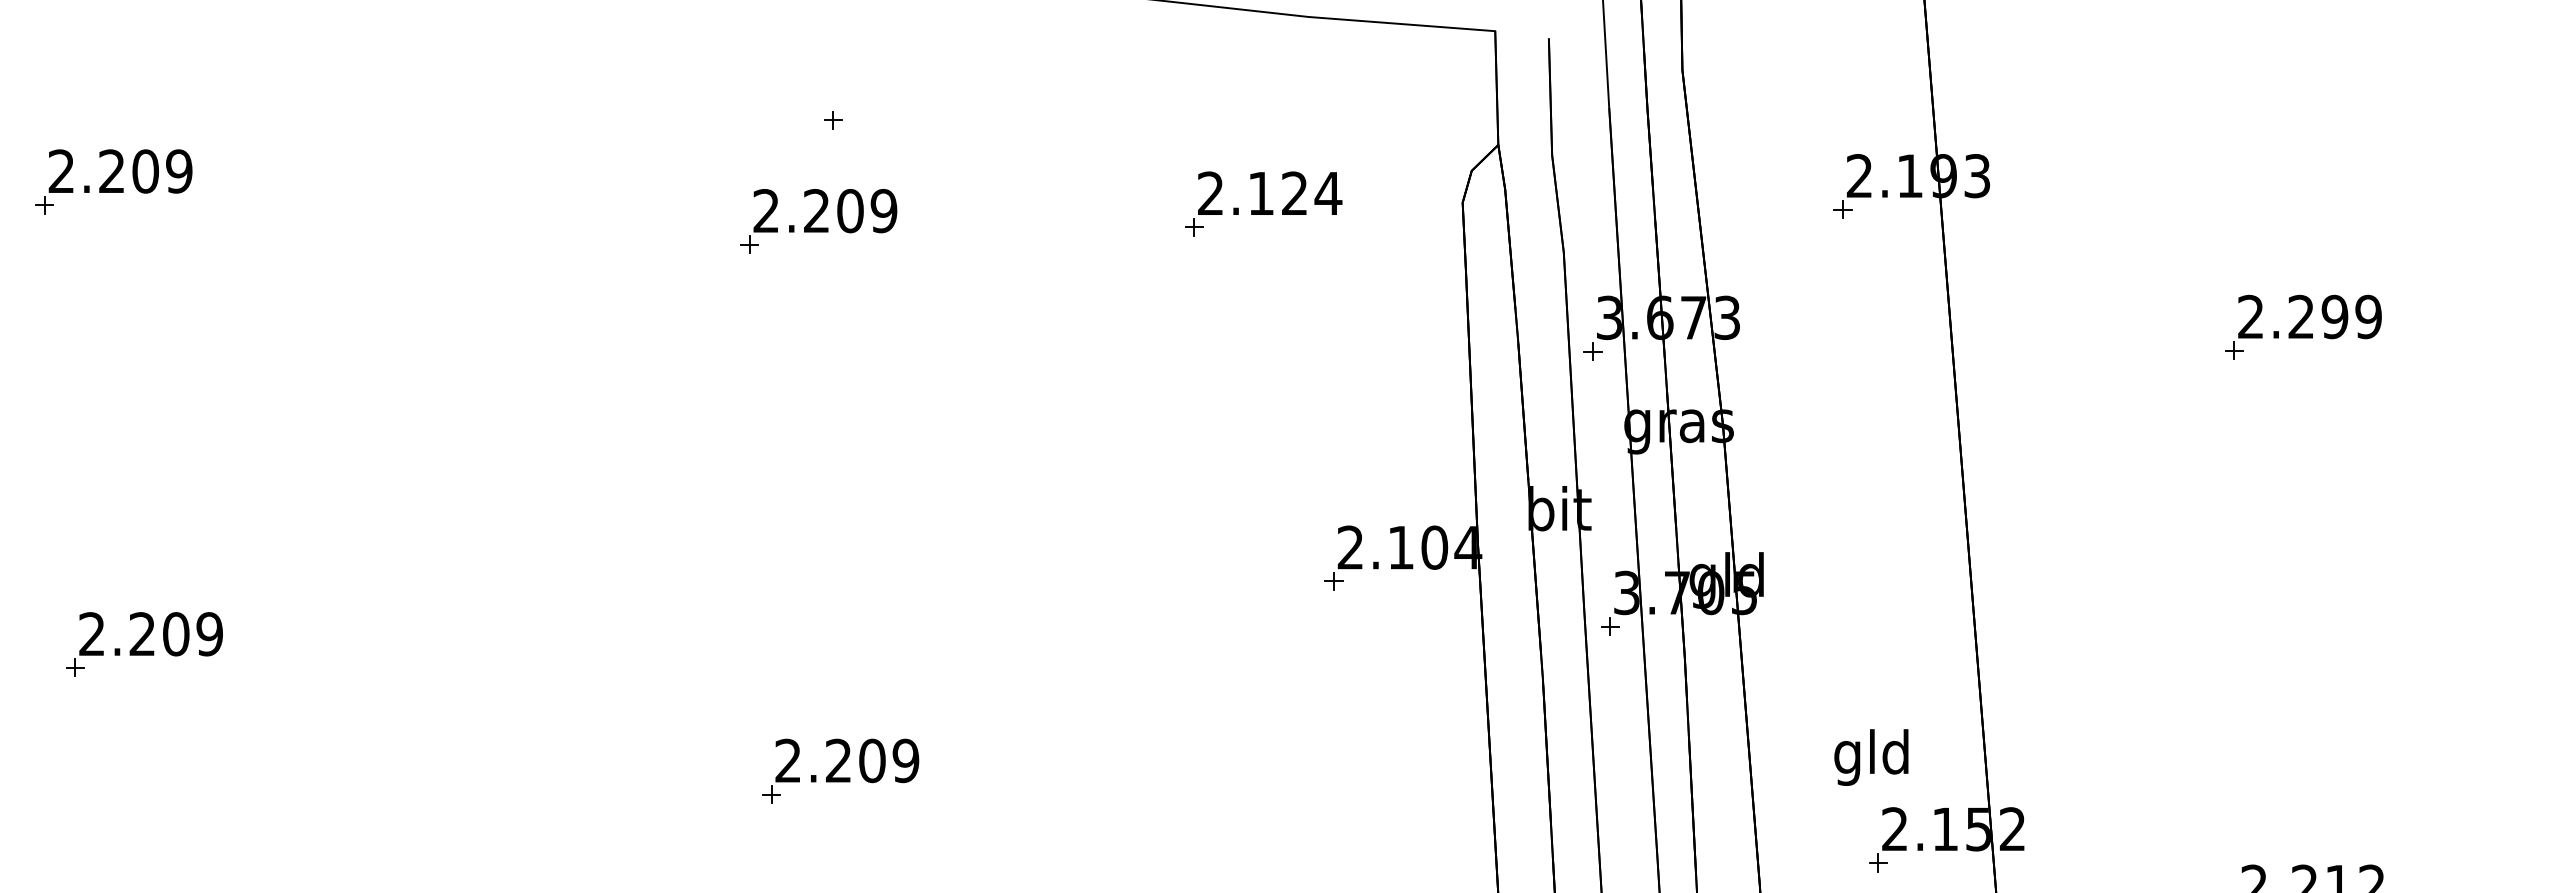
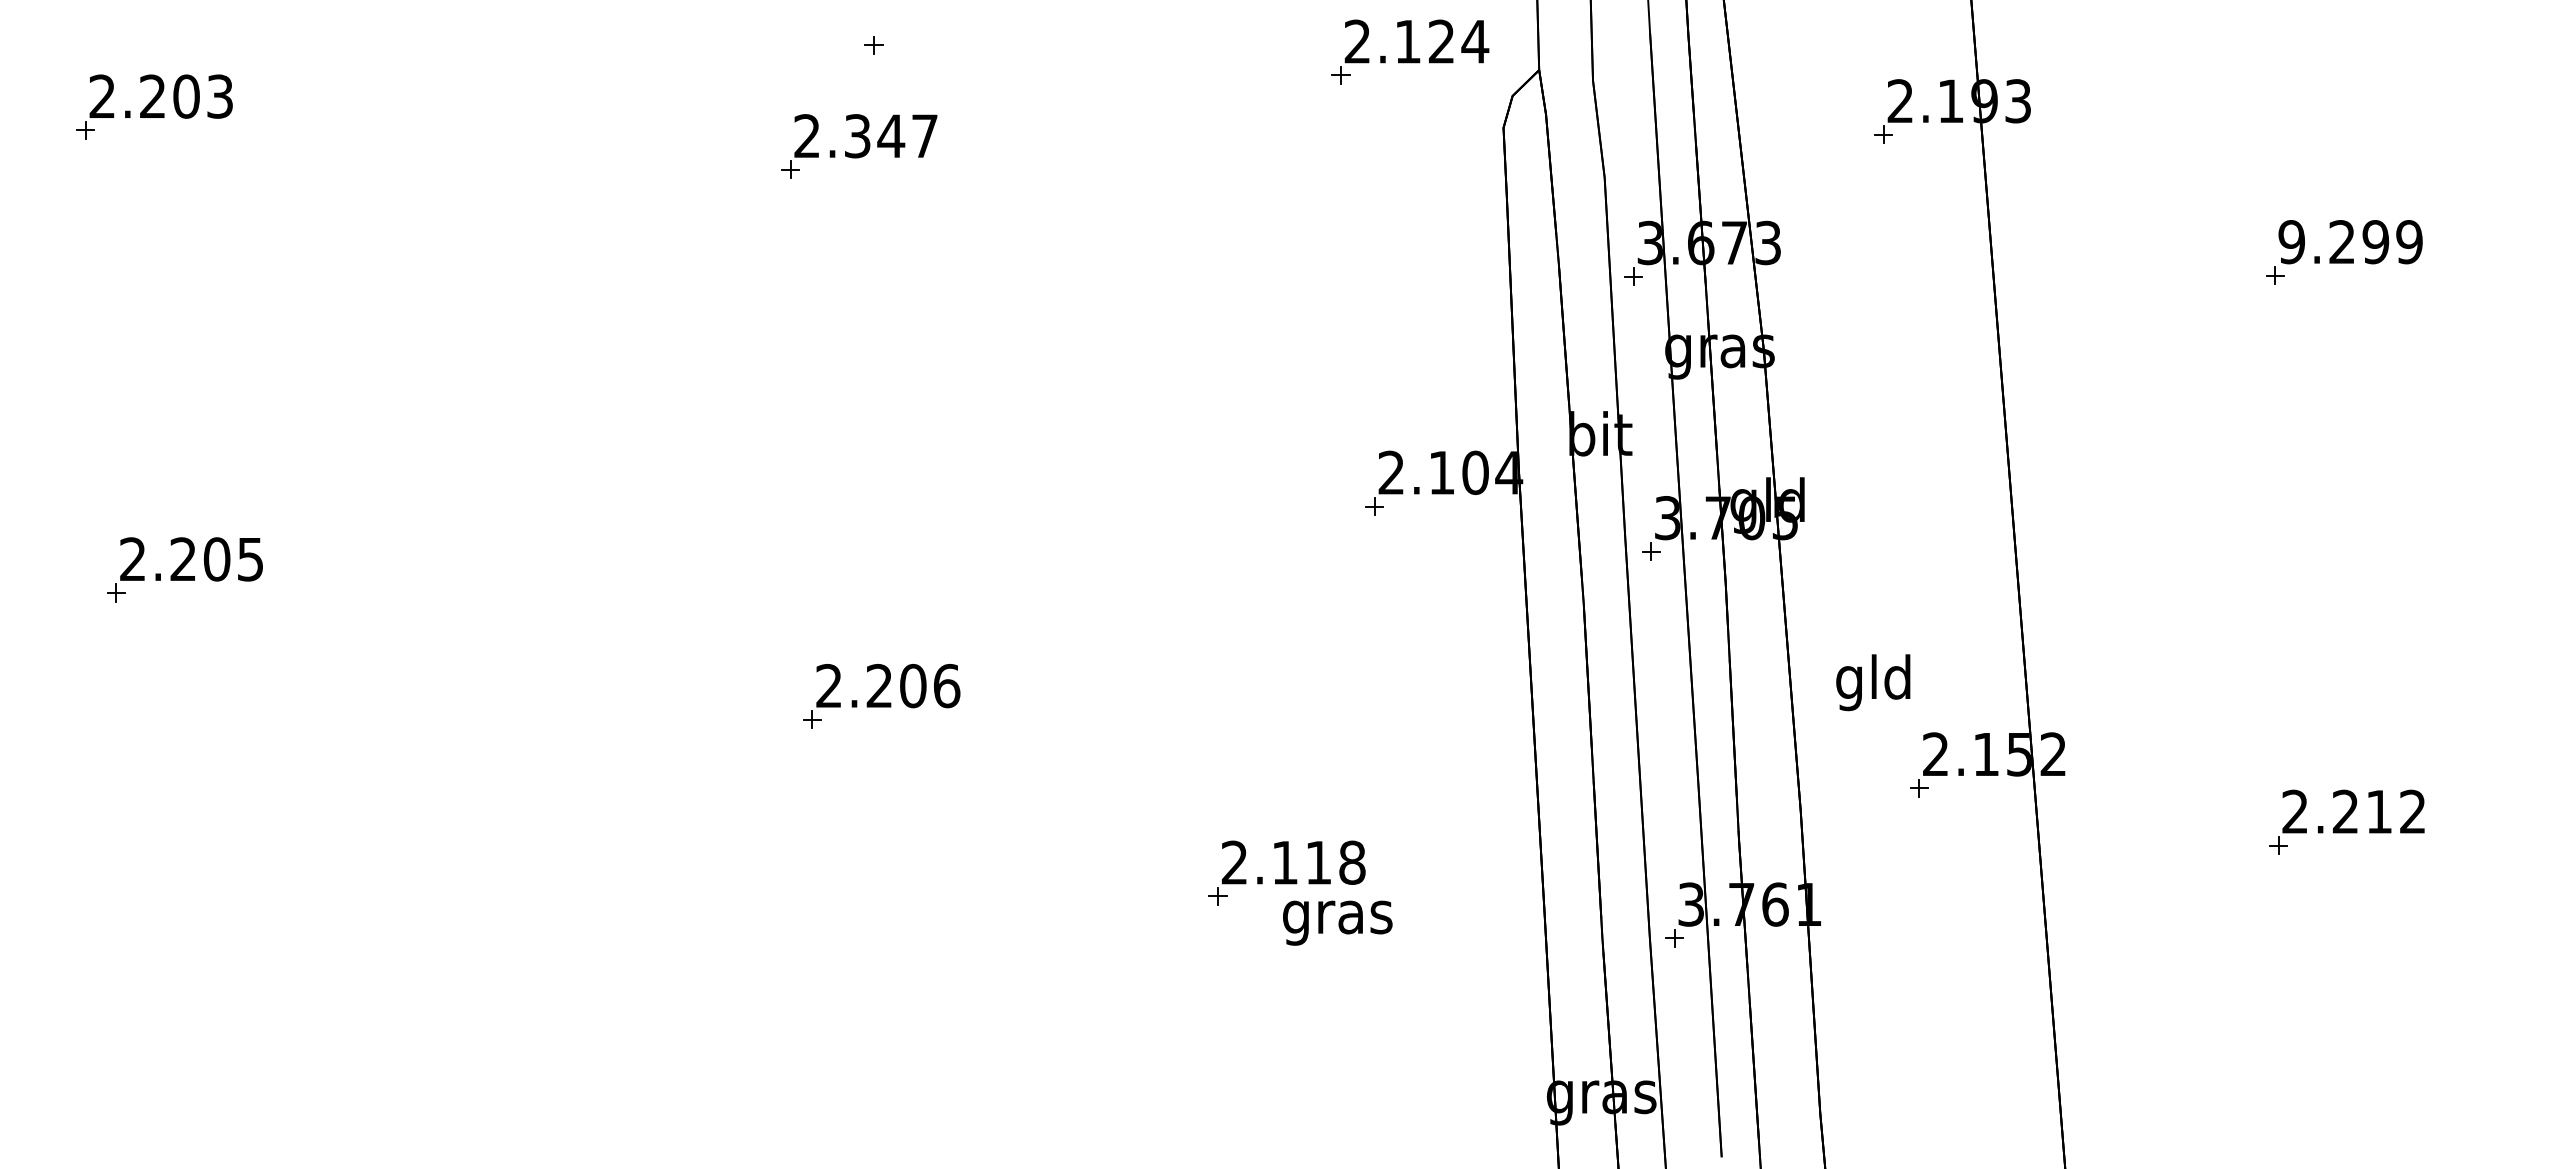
text: (178, 171) -> (219, 96), 2.209 -> 2.203
part: (1263, 203) -> (1410, 51), moved
text: (850, 211) -> (891, 136), 2.209 -> 2.347
text: (2250, 317) -> (2291, 242), 2.299 -> 9.299
text: (209, 634) -> (250, 559), 2.209 -> 2.205
text: (1871, 757) -> (1873, 682), moved
text: (905, 760) -> (946, 685), 2.209 -> 2.206

